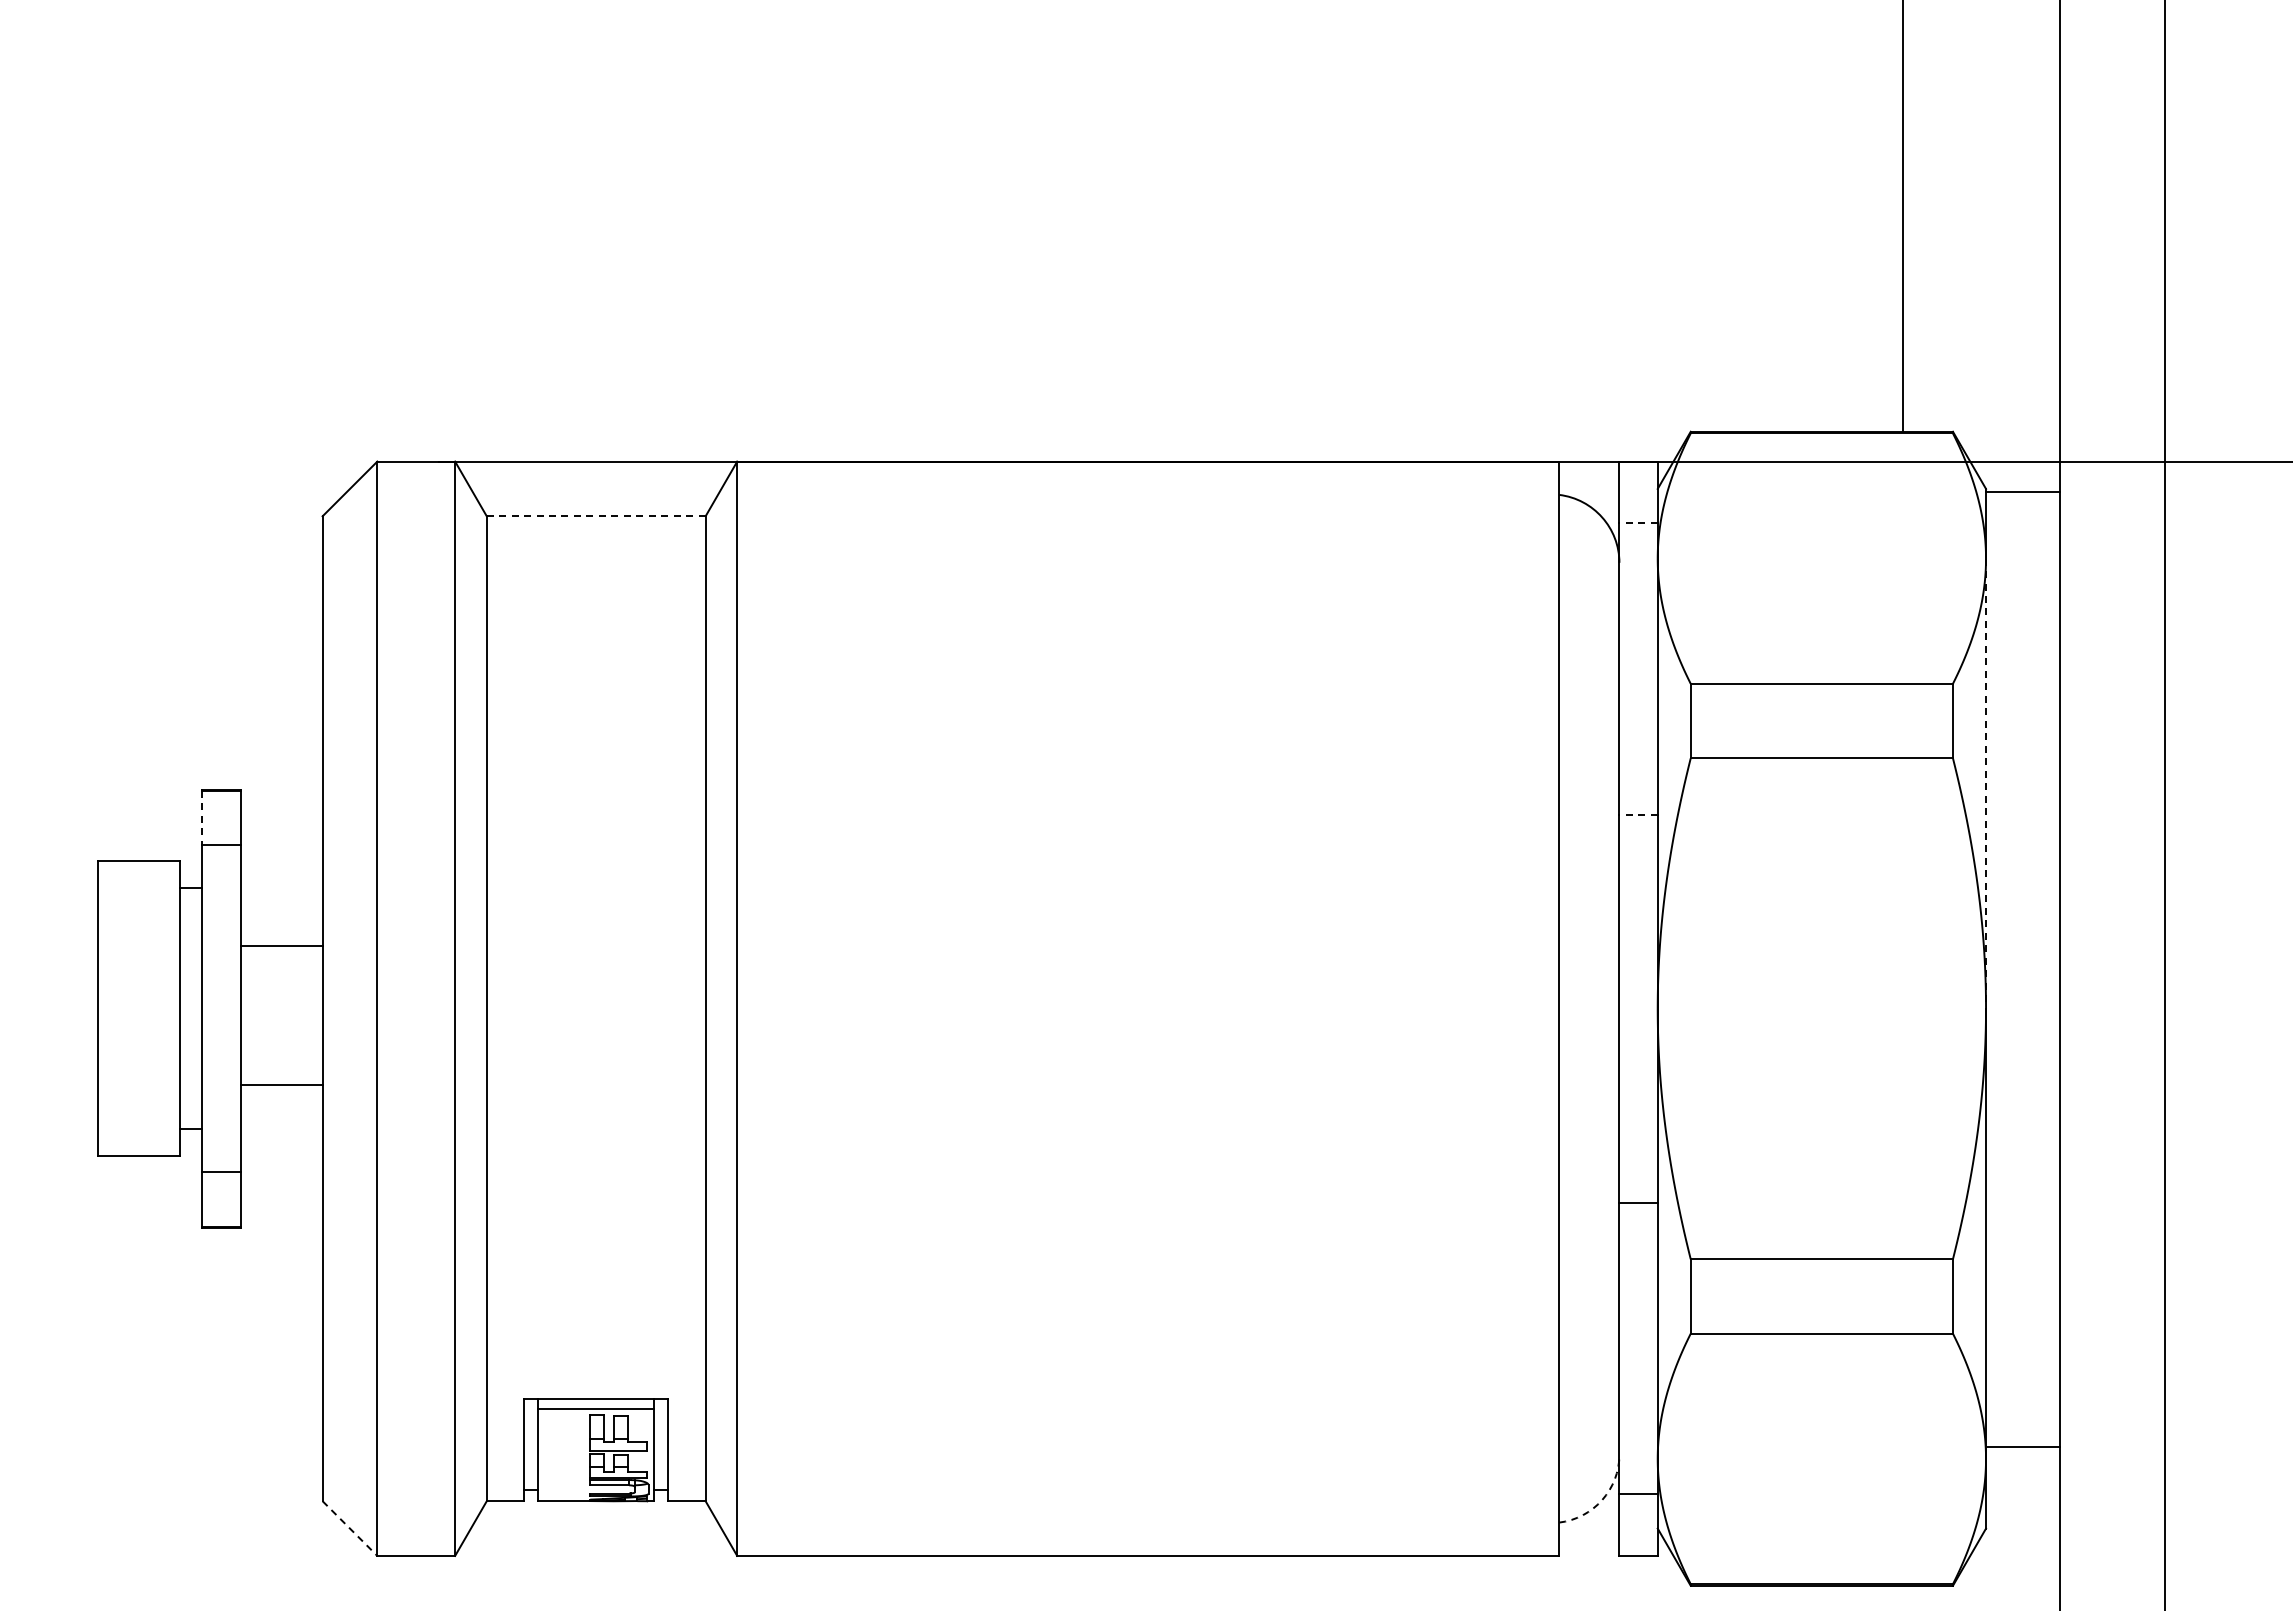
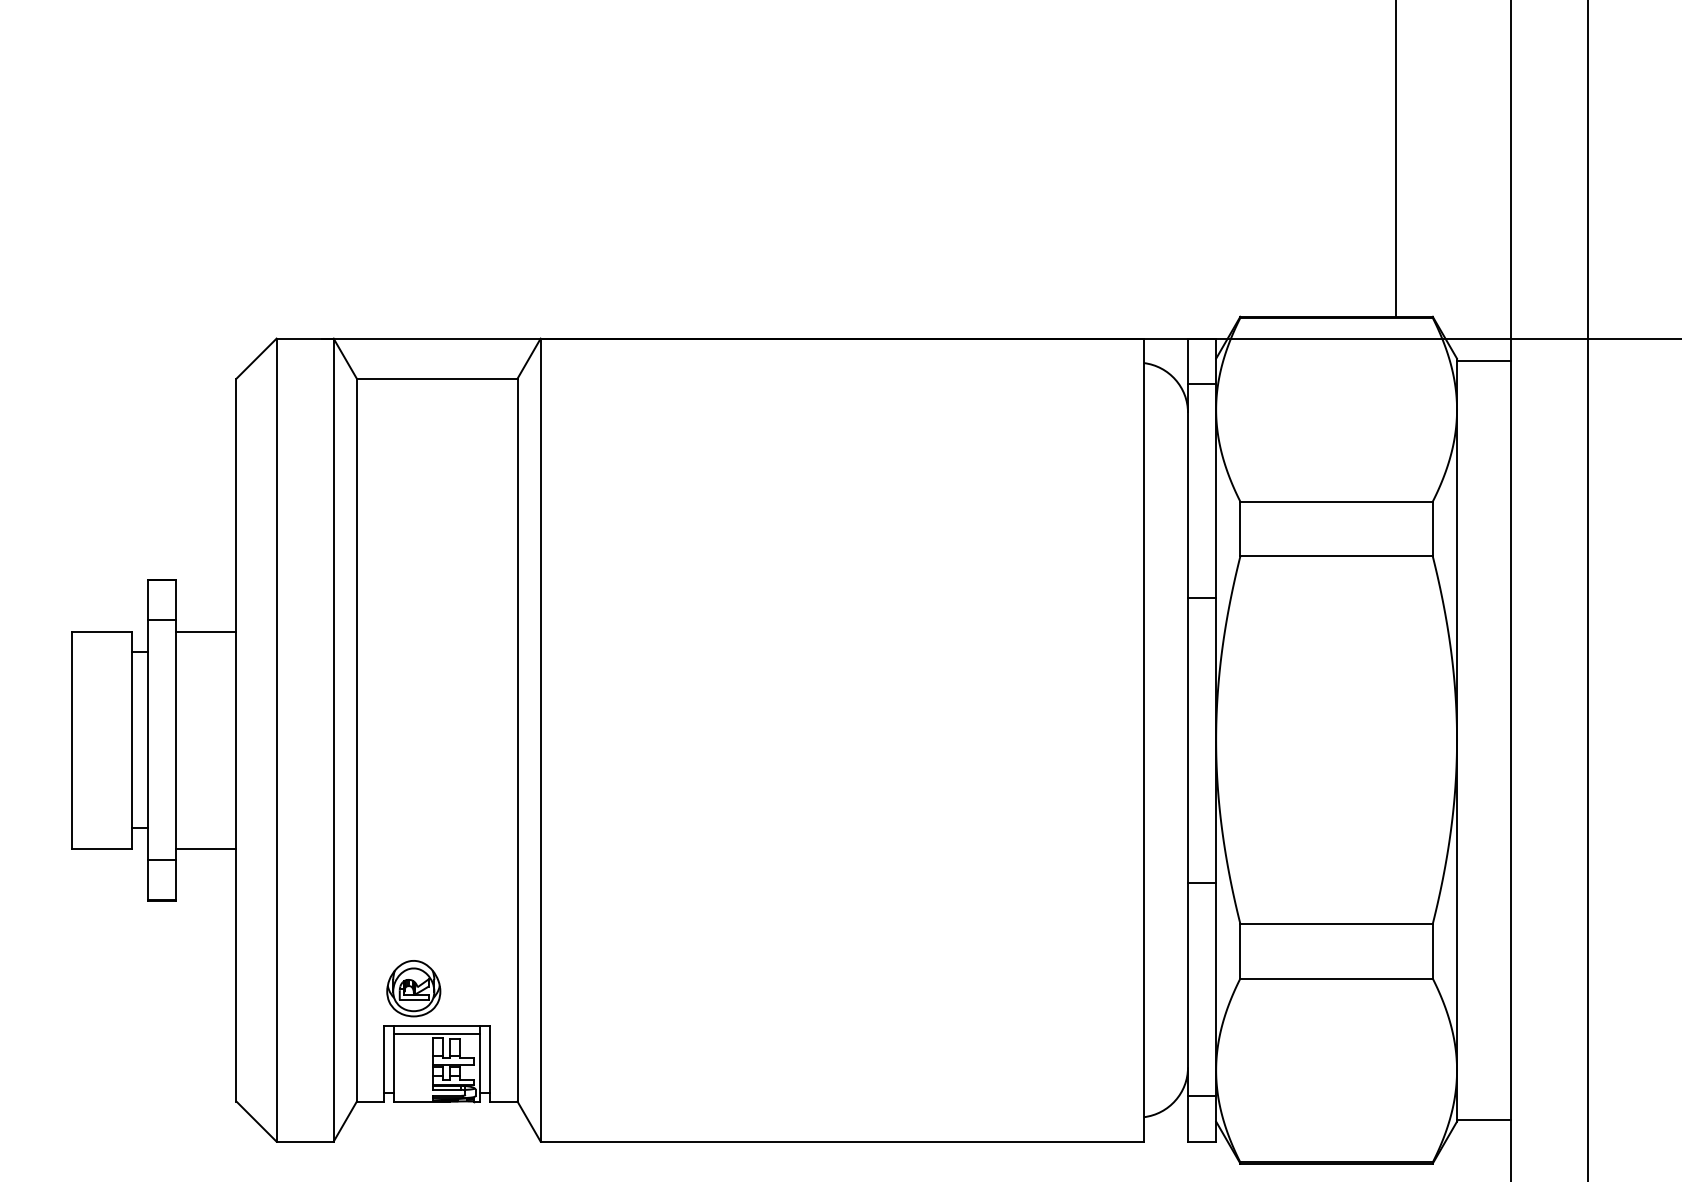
line: (595, 516) -> (436, 378), dashed -> solid
line: (1638, 523) -> (1202, 384), dashed -> solid
line: (1986, 784) -> (1457, 575), dashed -> solid
line: (1638, 814) -> (1202, 597), dashed -> solid
line: (202, 818) -> (148, 600), dashed -> solid
line: (281, 946) -> (206, 632), moved
line: (281, 1085) -> (206, 848), moved
part: (564, 1347) -> (413, 988), added
line: (2022, 1446) -> (1483, 1119), moved
arc: (1602, 1500) -> (1175, 1100), dashed -> solid
line: (349, 1528) -> (256, 1121), dashed -> solid

